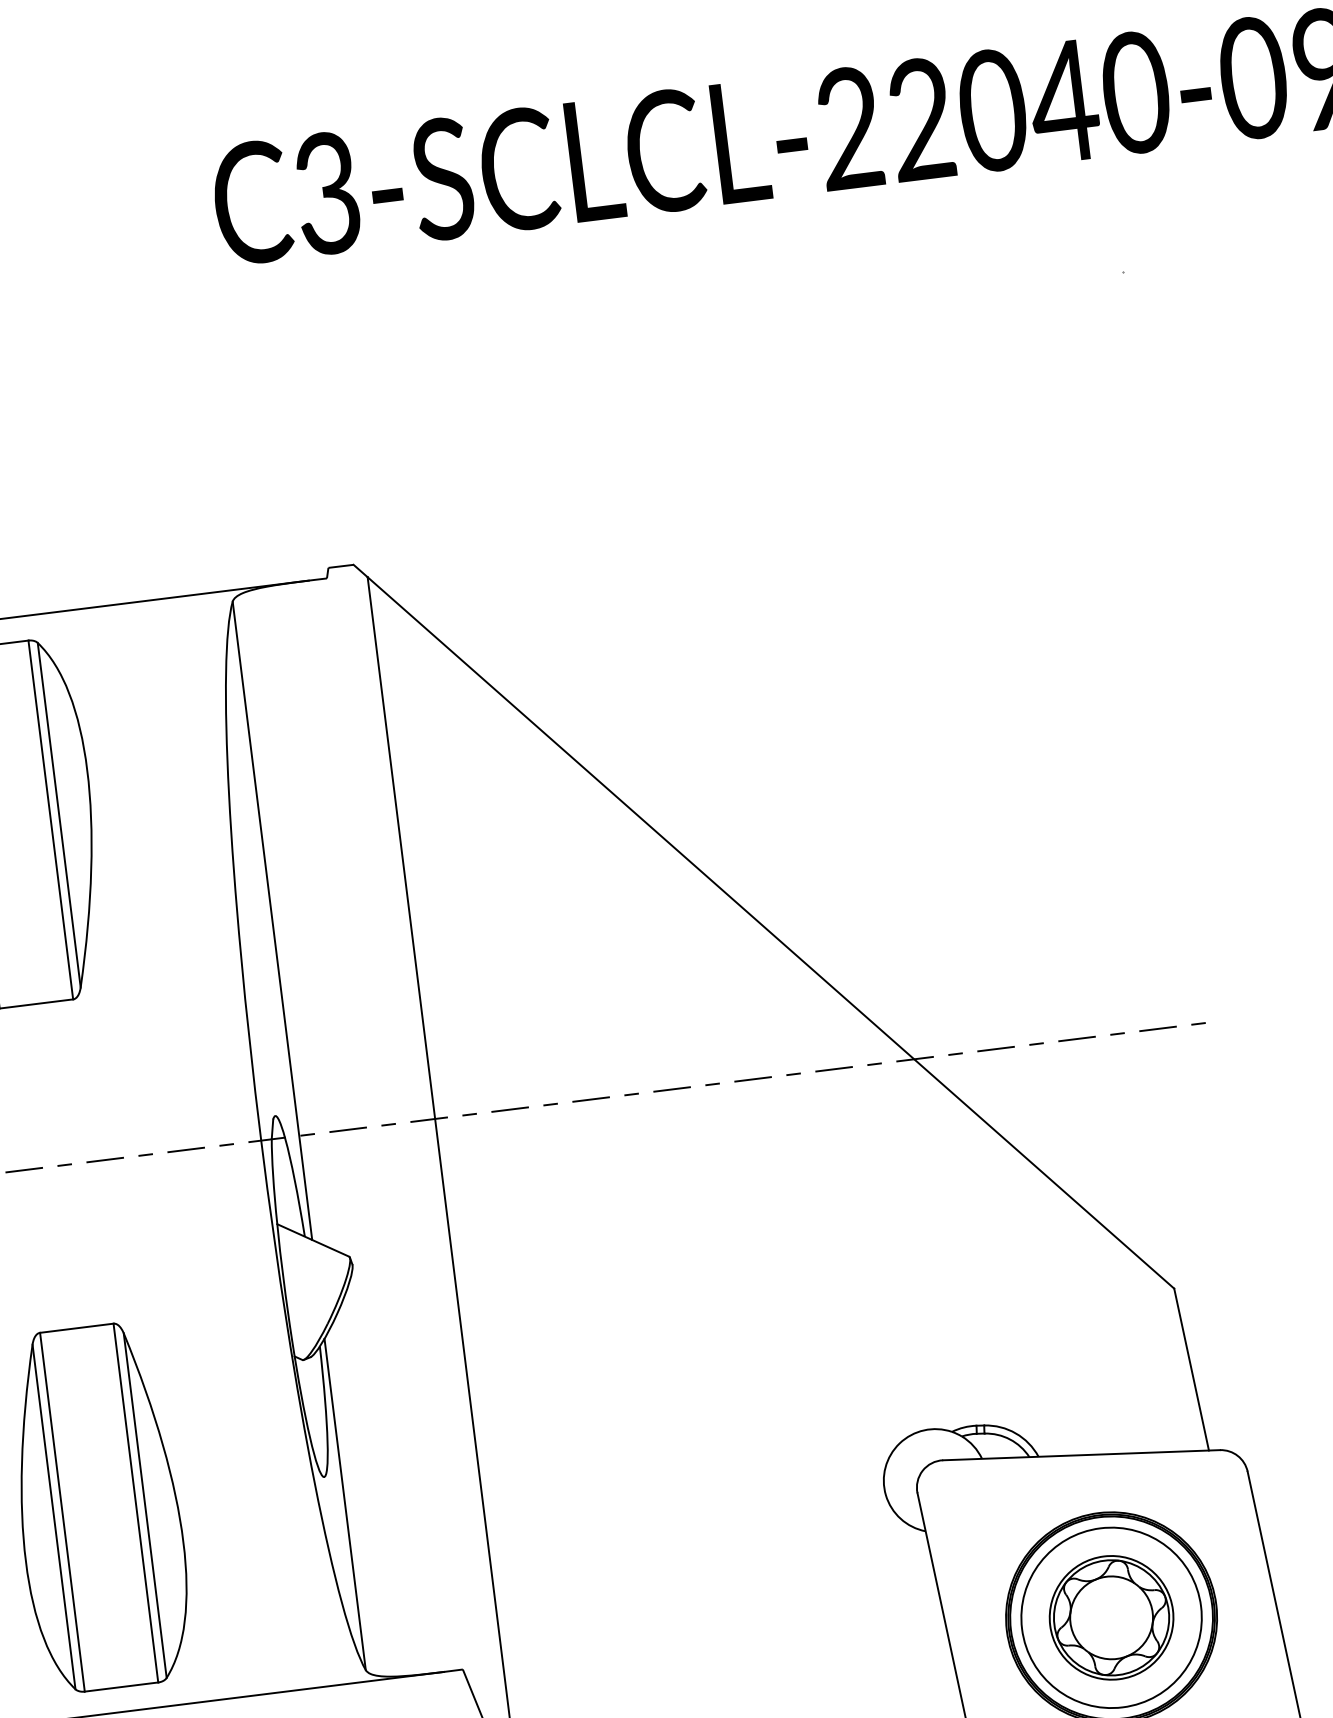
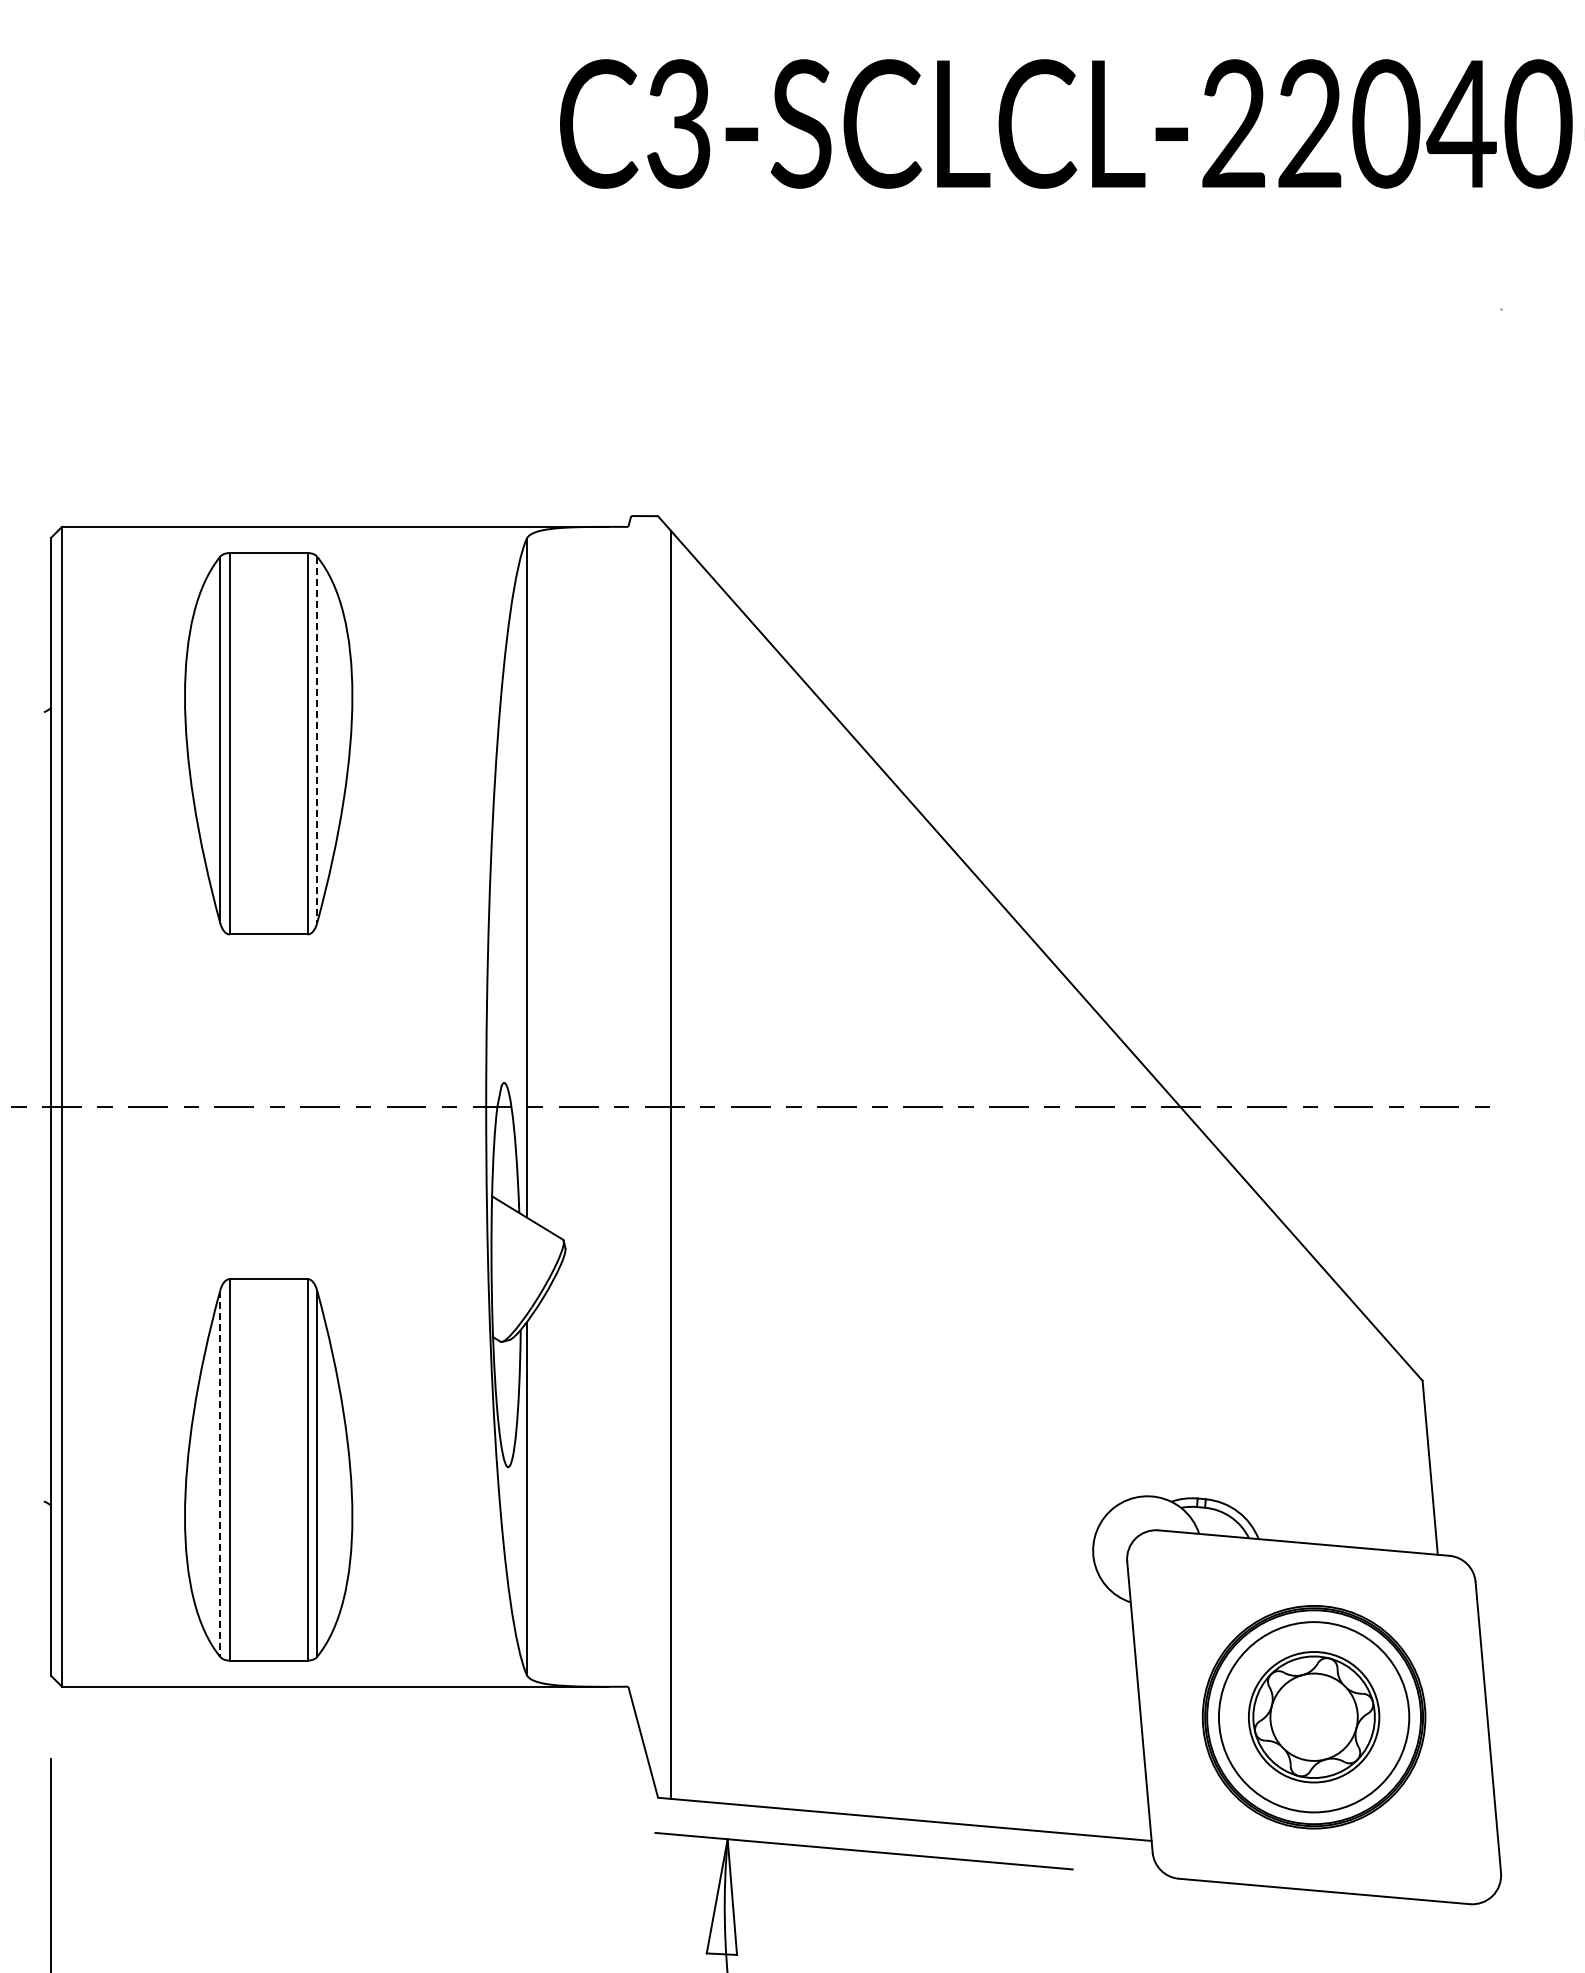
line: (59, 815) -> (317, 740), solid -> dashed
line: (54, 1517) -> (220, 1474), solid -> dashed

